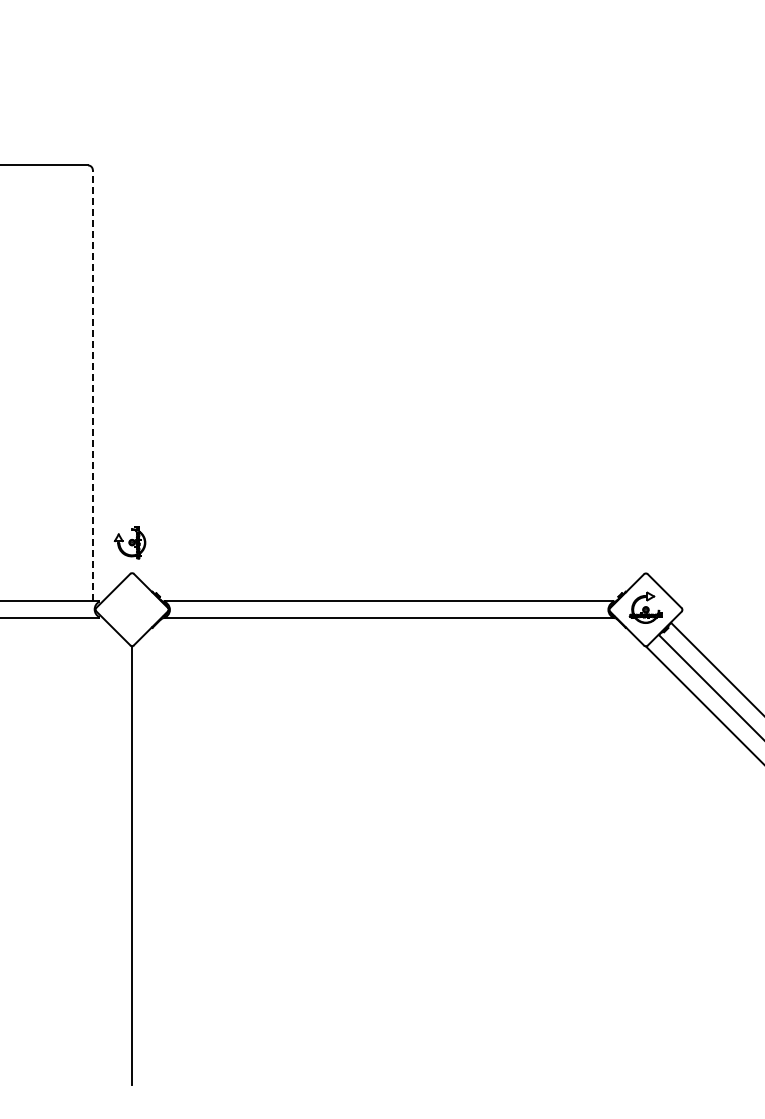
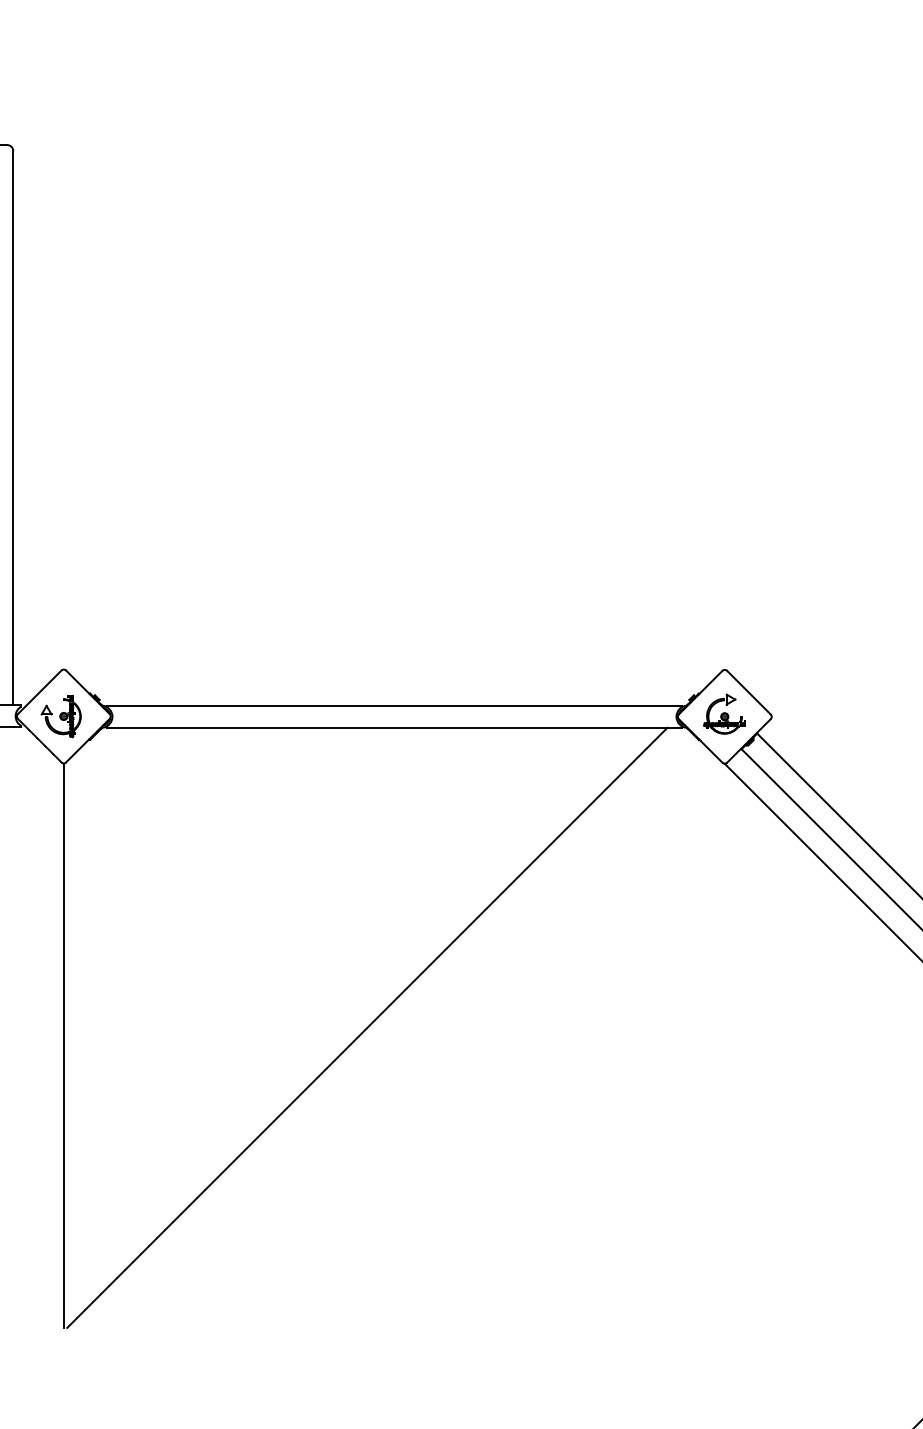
line: (92, 385) -> (12, 428), dashed -> solid
part: (129, 542) -> (60, 716), moved
line: (367, 851) -> (366, 1027), added

